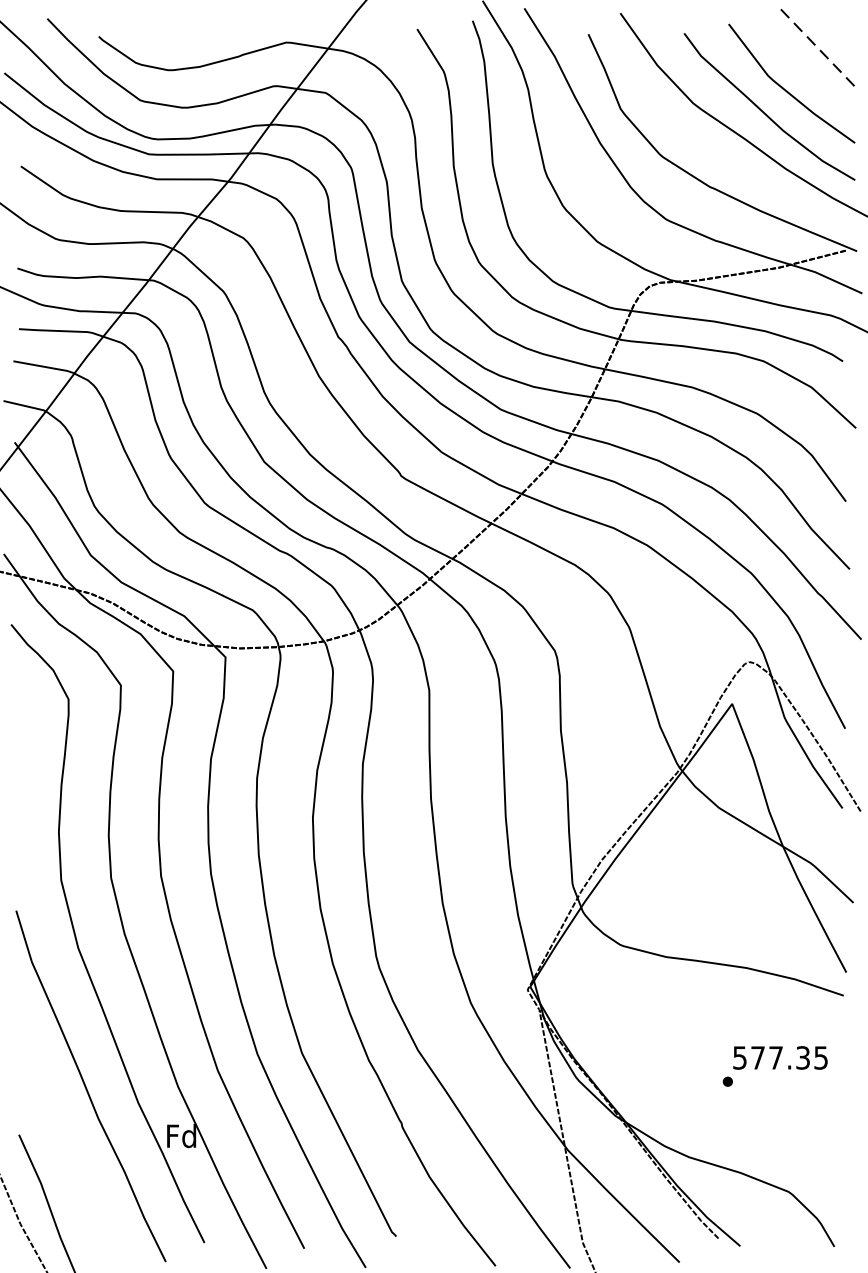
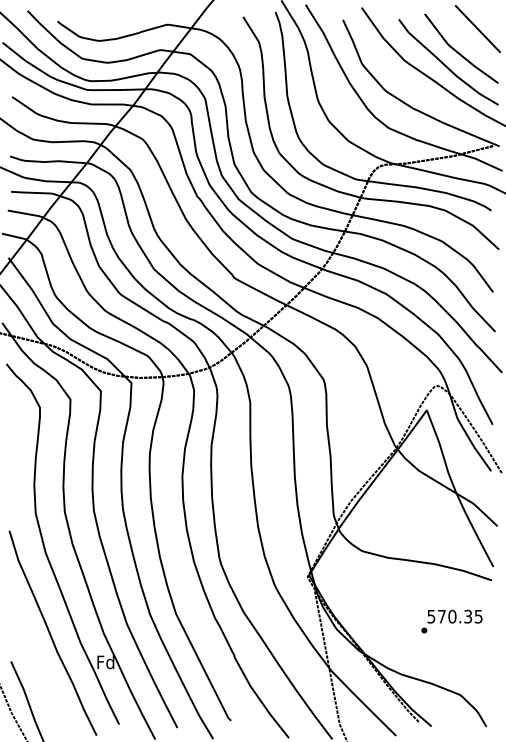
line: (819, 50) -> (477, 29), dashed -> solid
text: (776, 1057) -> (452, 616), 577.35 -> 570.35

